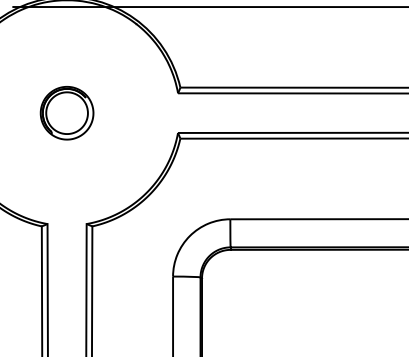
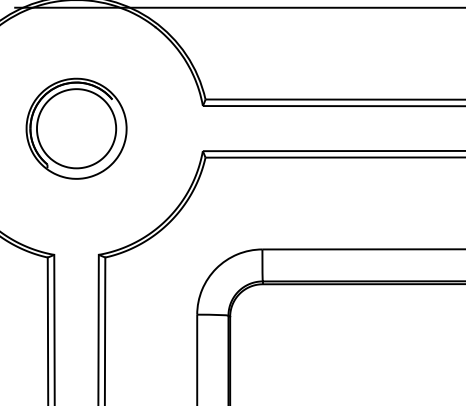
part: (67, 113) -> (76, 128), size x1.67

